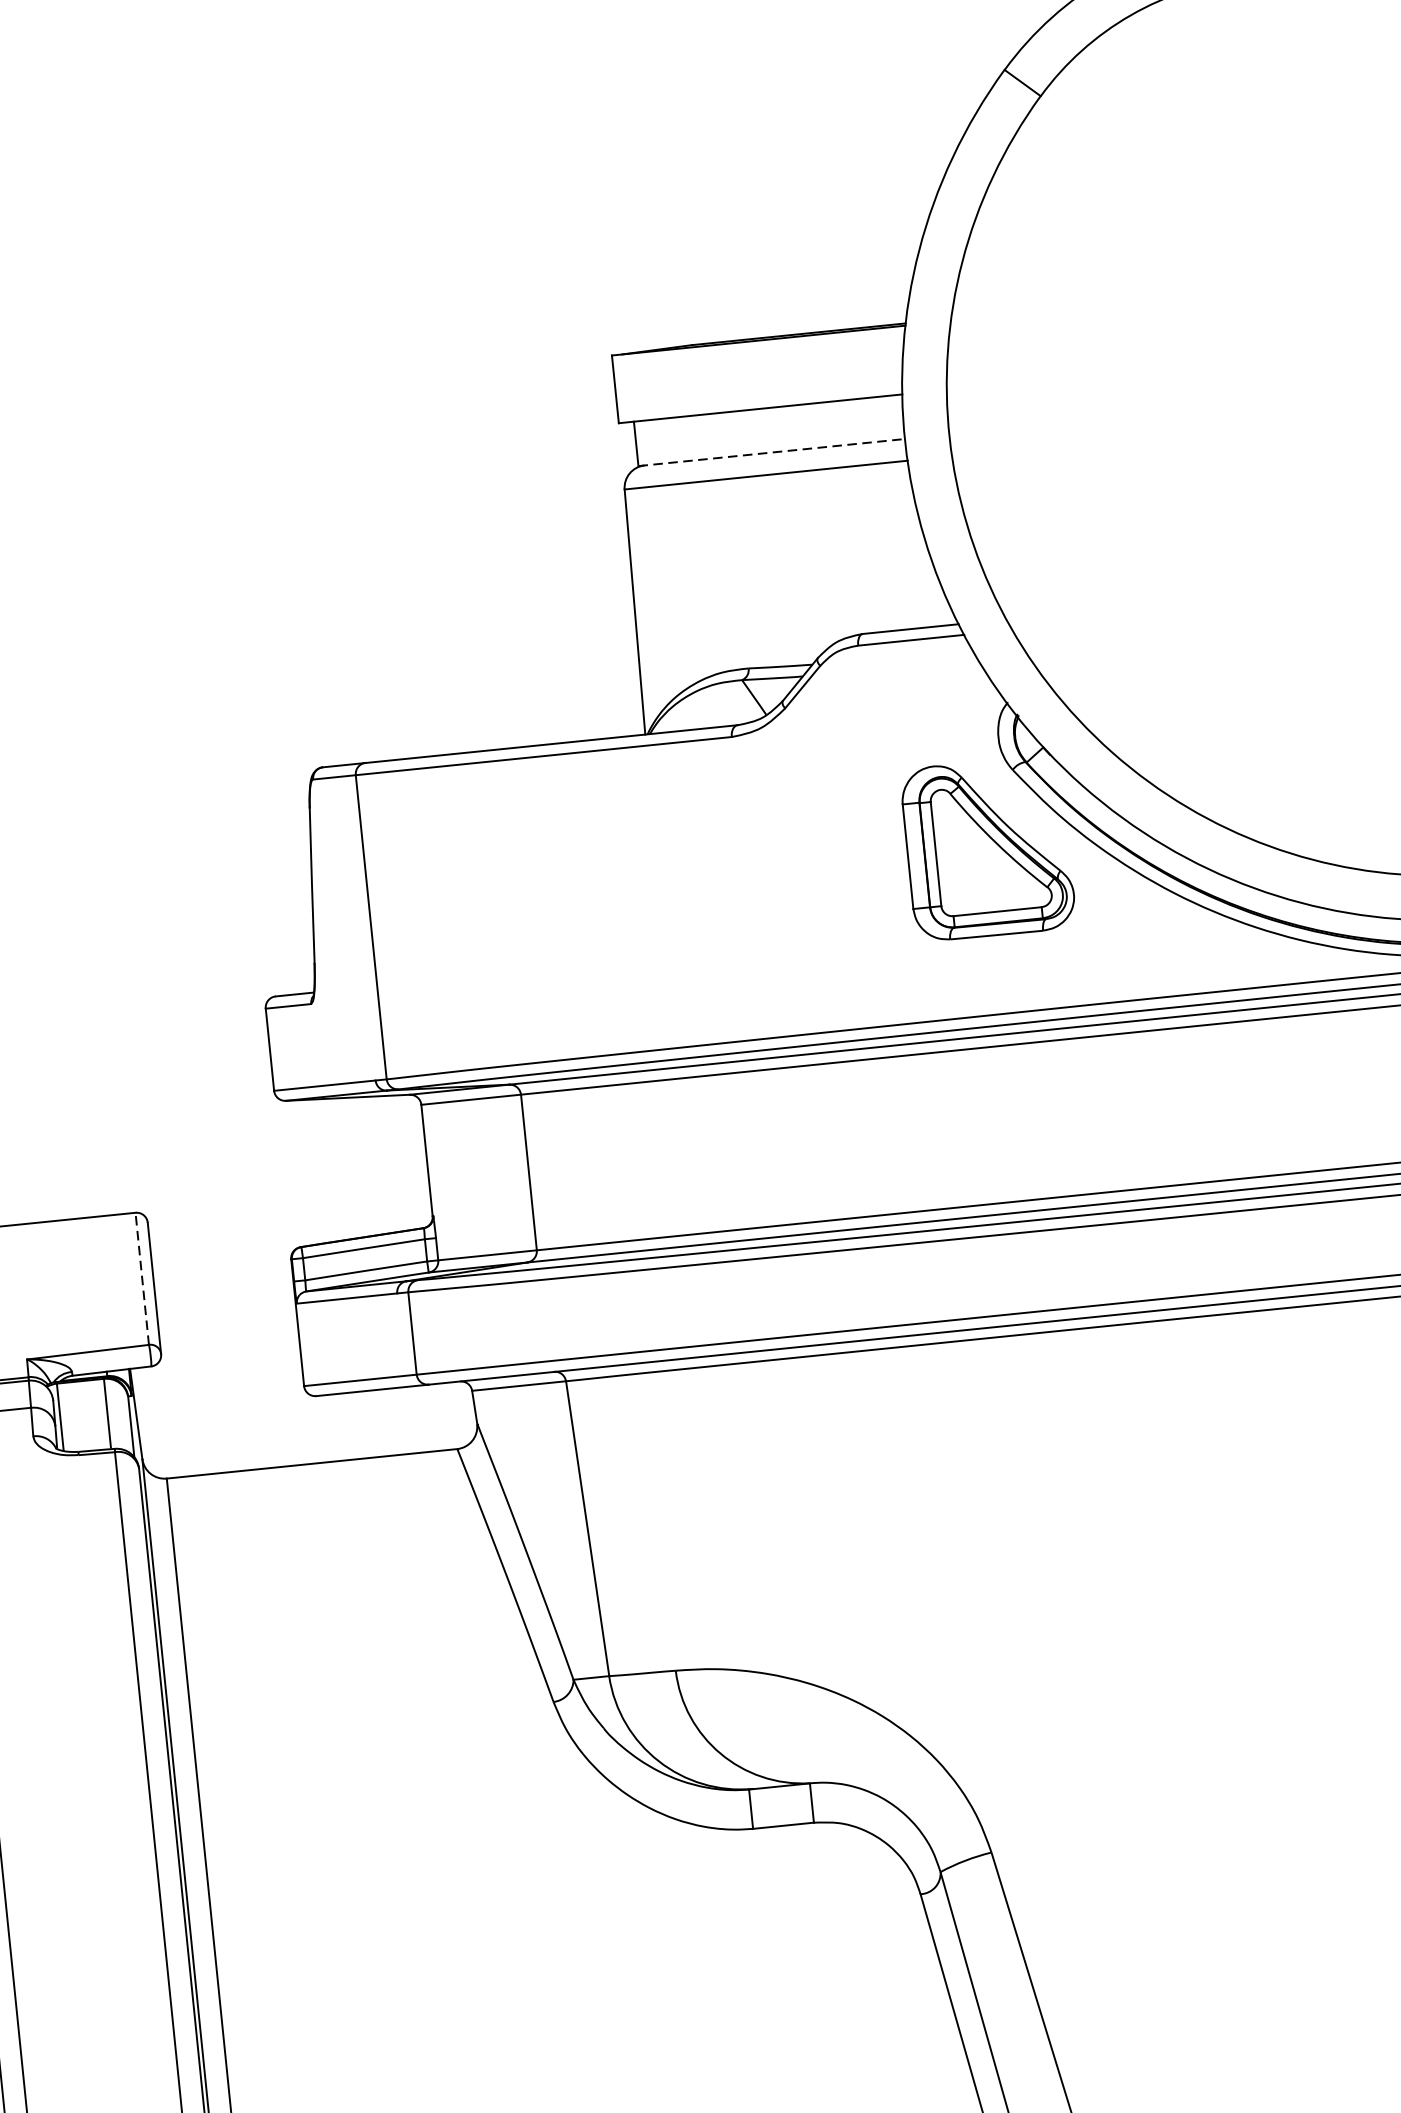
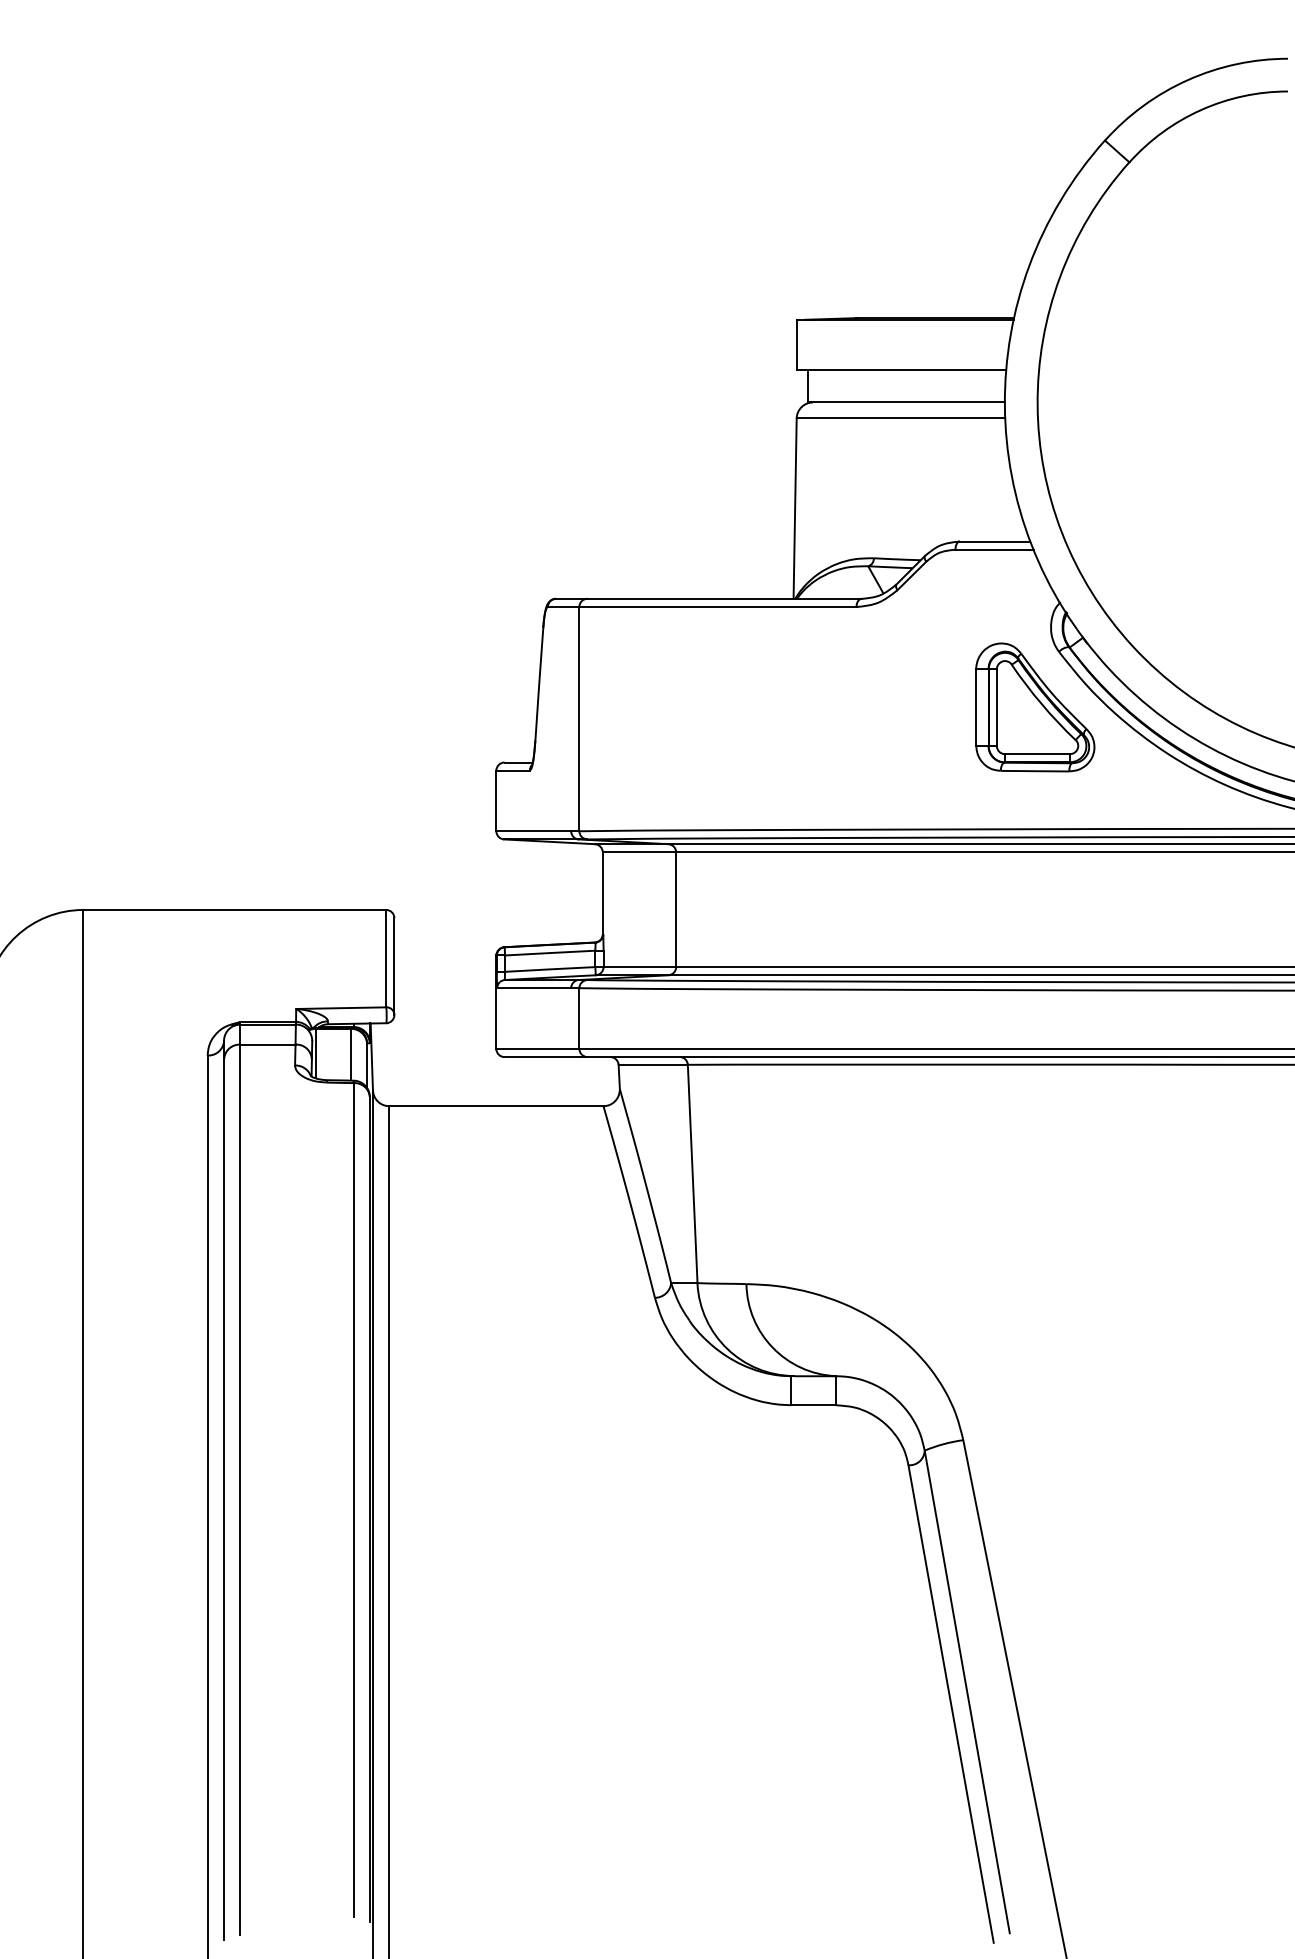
line: (772, 452) -> (907, 402), dashed -> solid
line: (142, 1278) -> (386, 958), dashed -> solid

